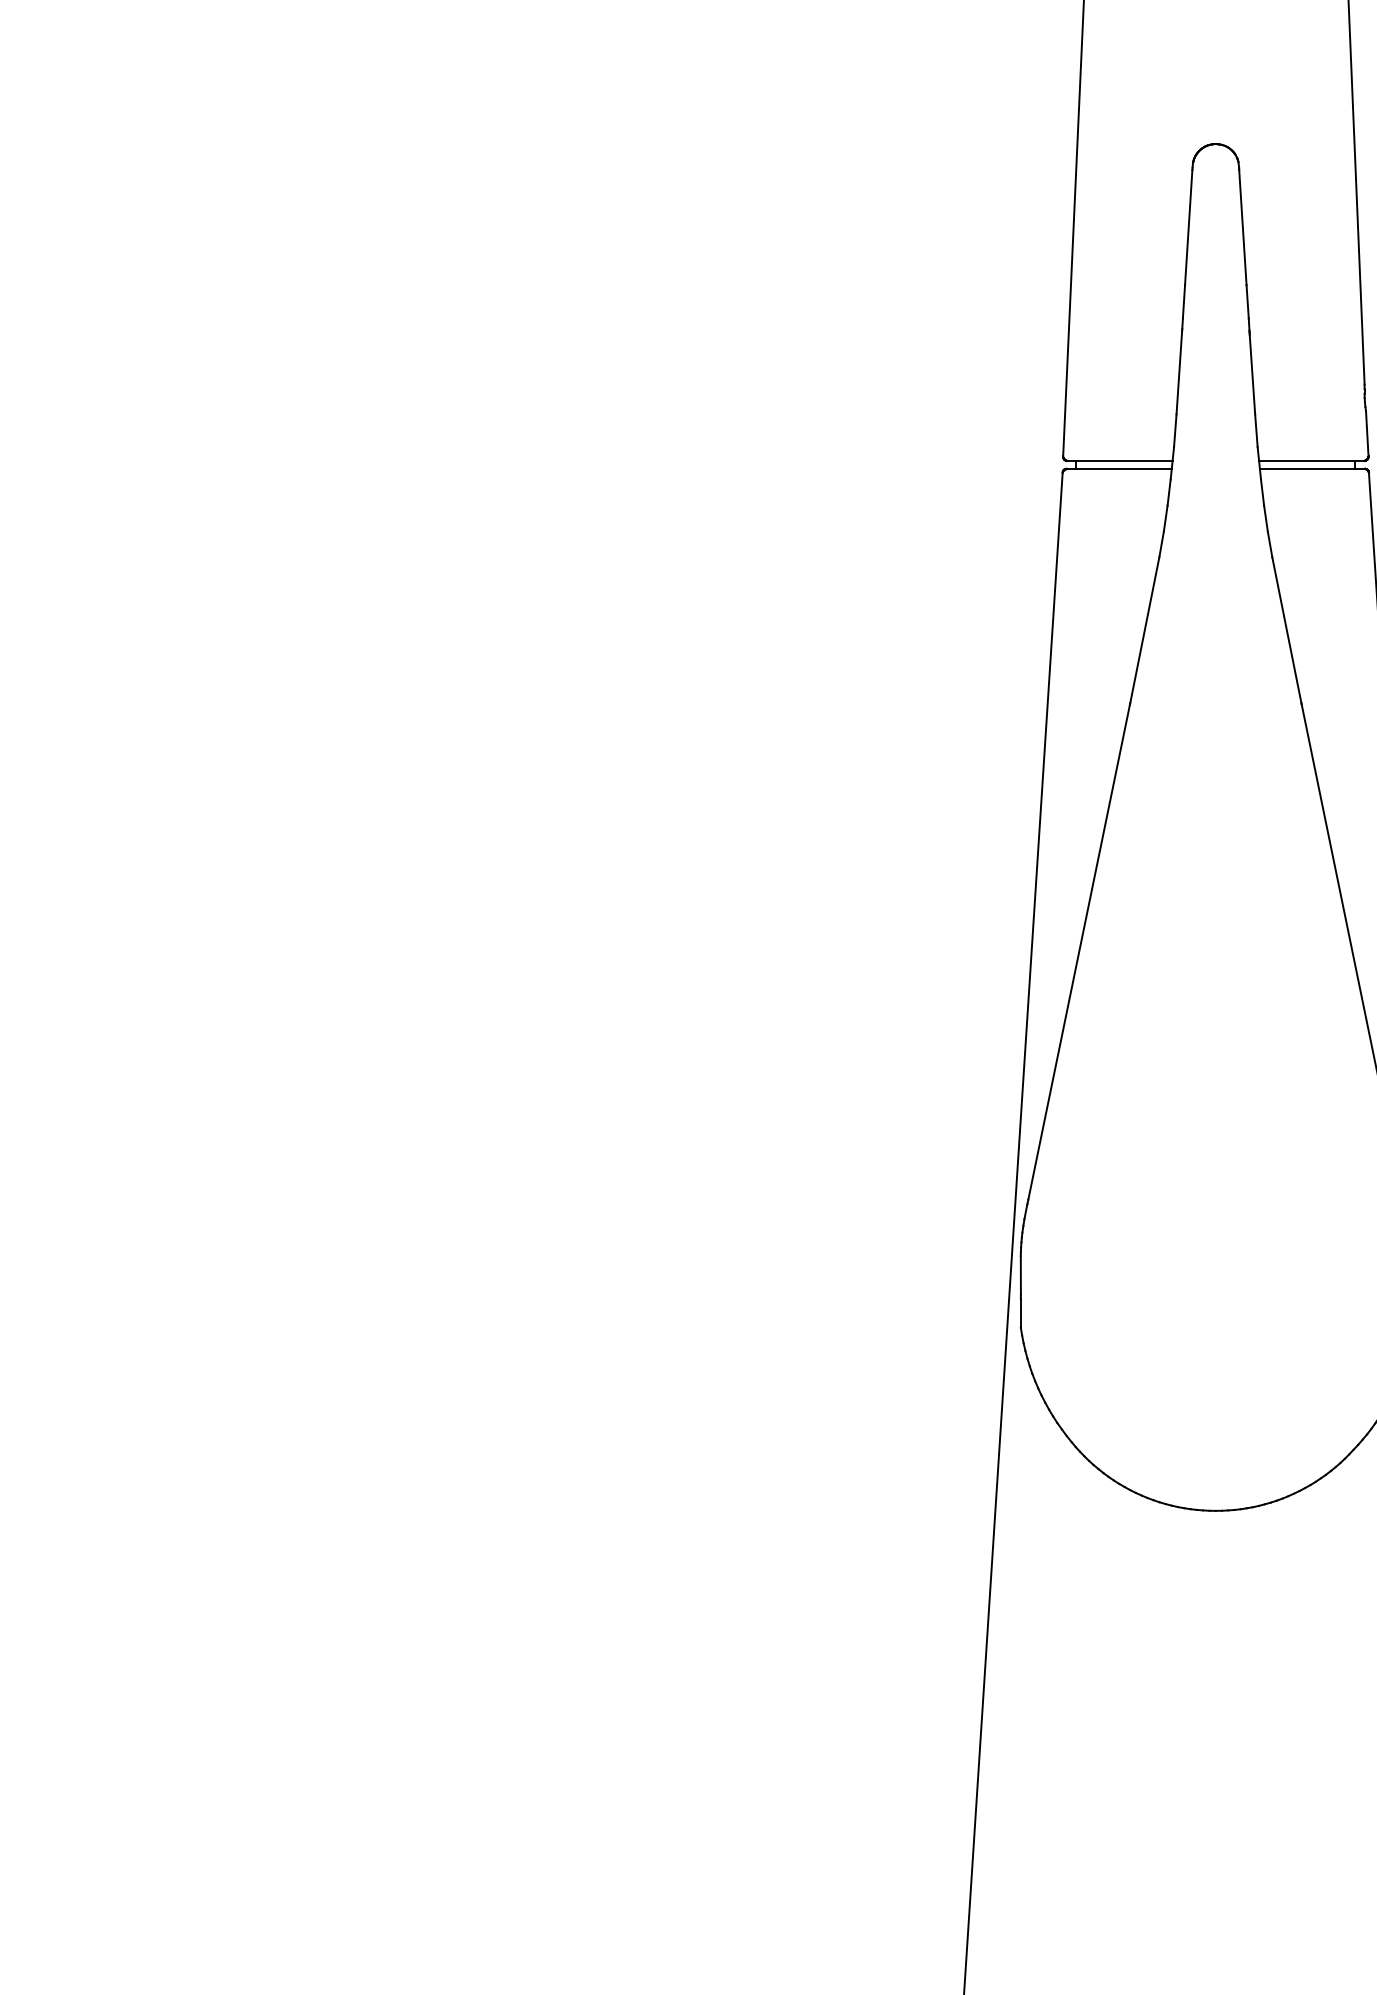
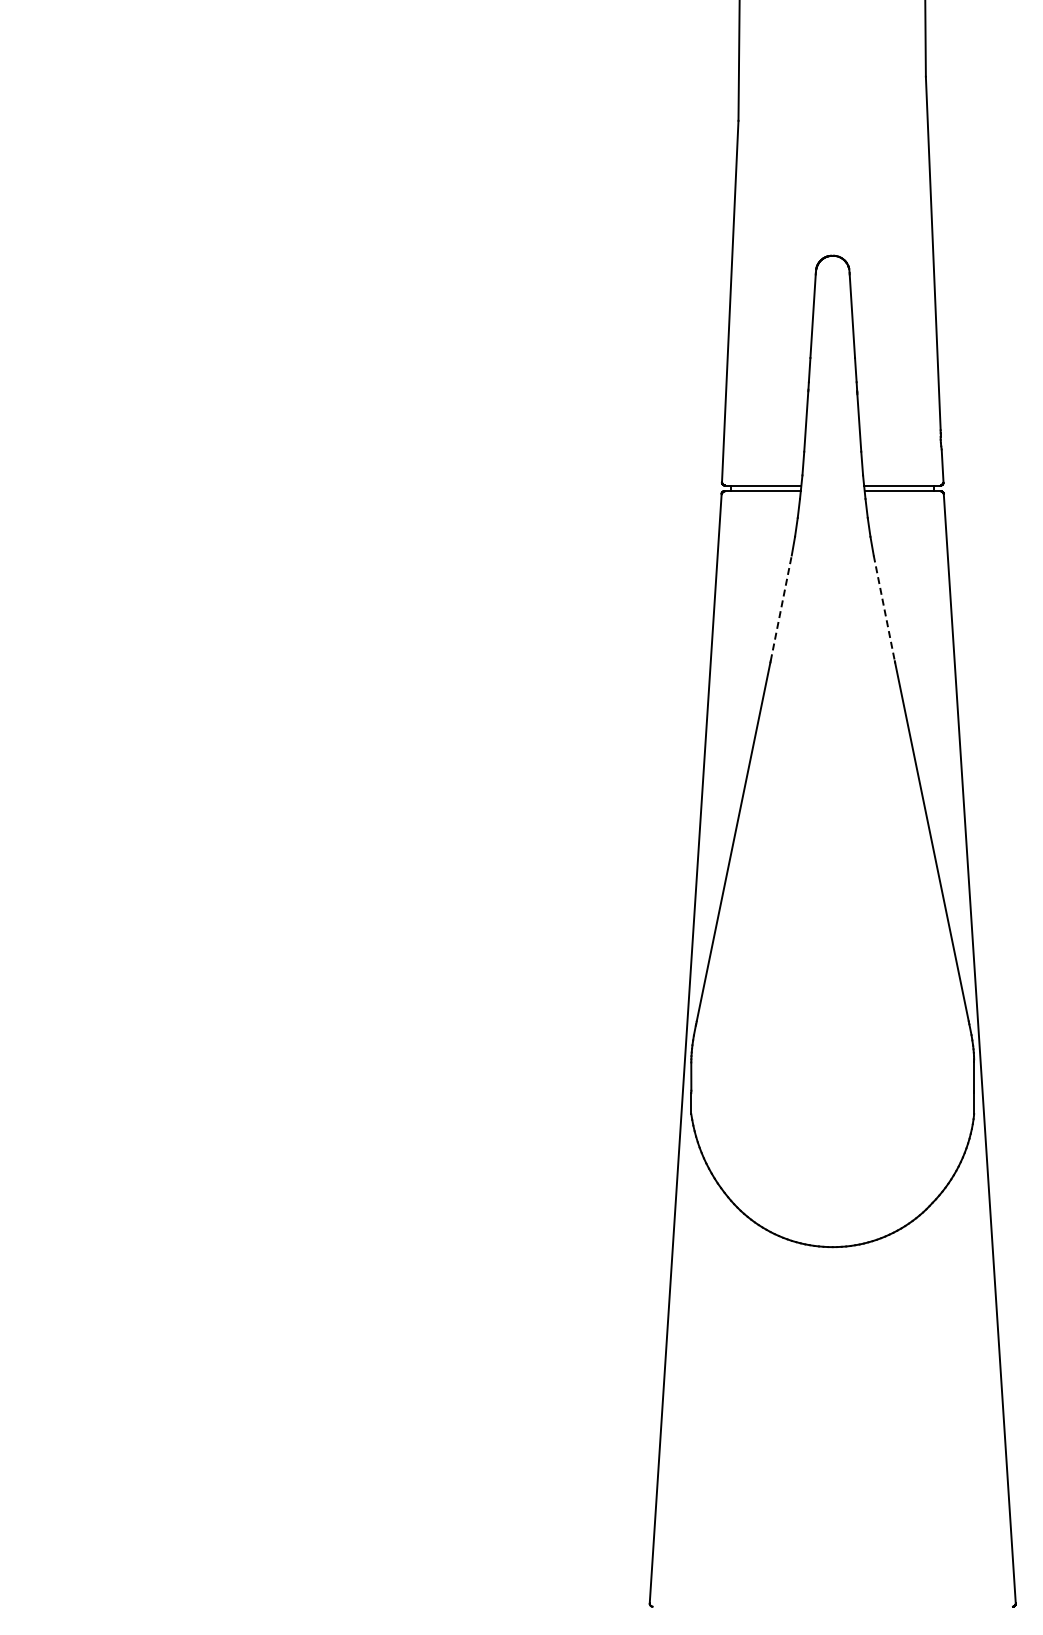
line: (1145, 630) -> (781, 608), solid -> dashed
line: (1287, 630) -> (884, 608), solid -> dashed

